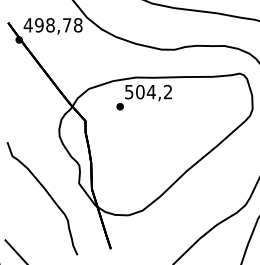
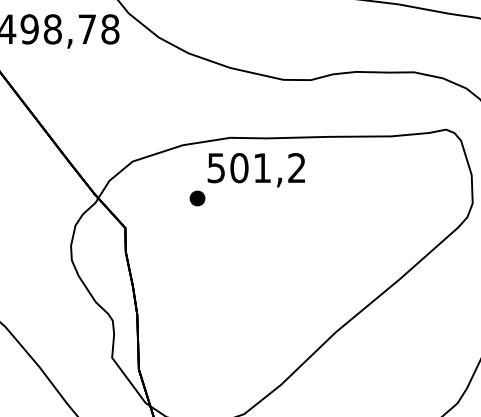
text: (150, 92) -> (260, 168), 504,2 -> 501,2

